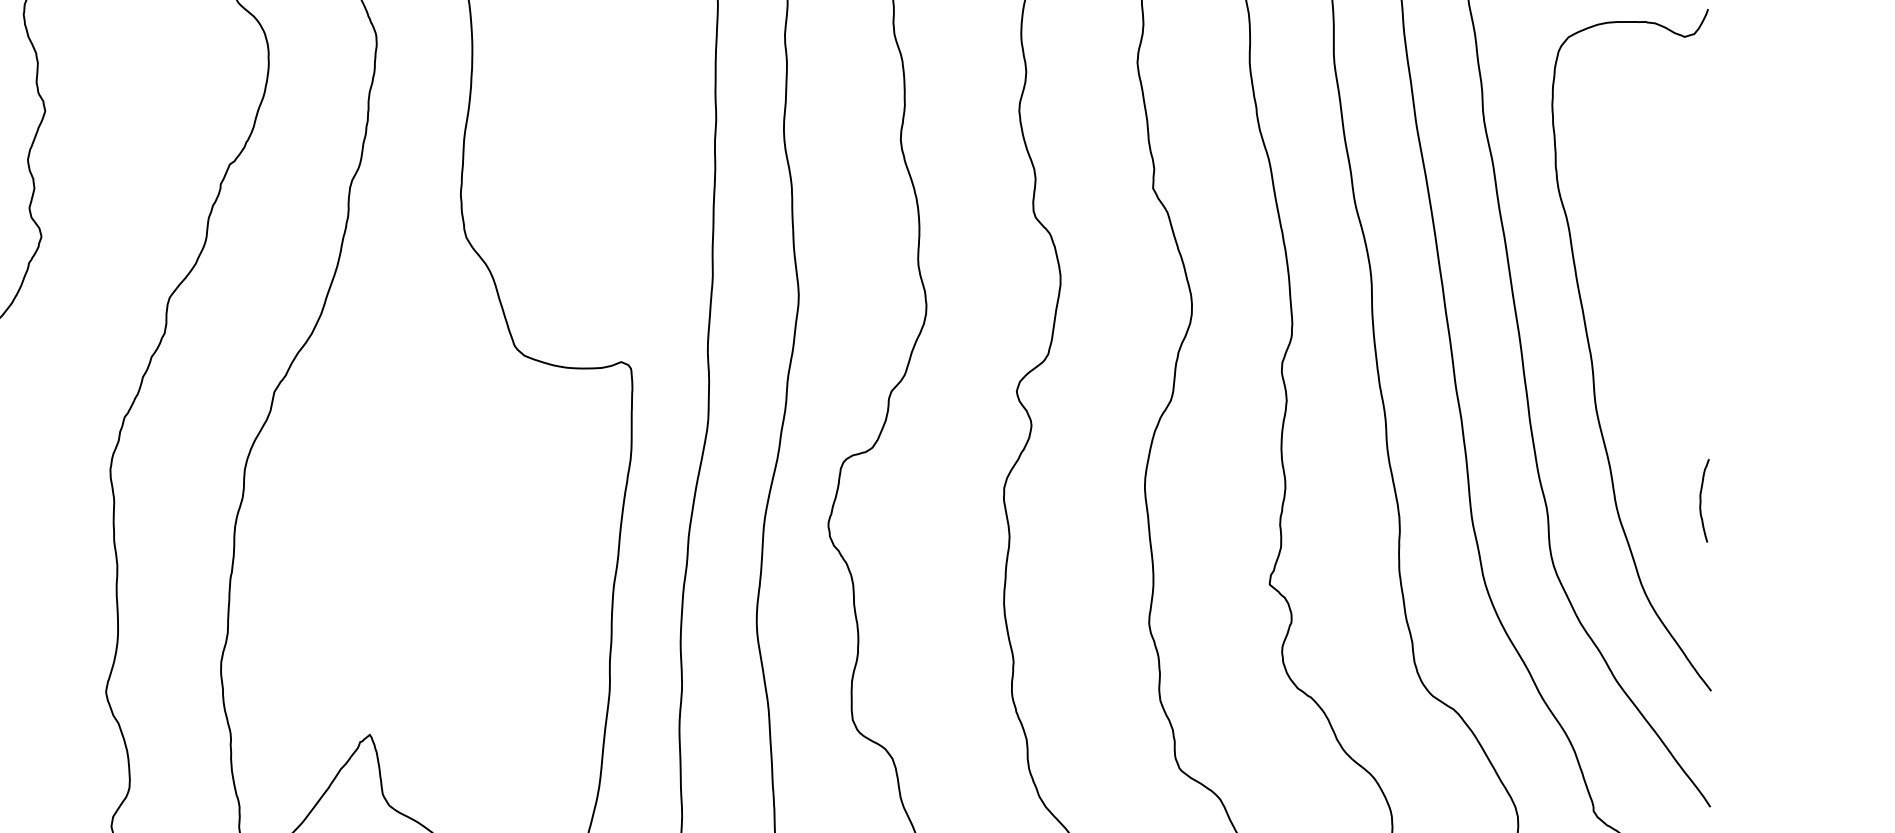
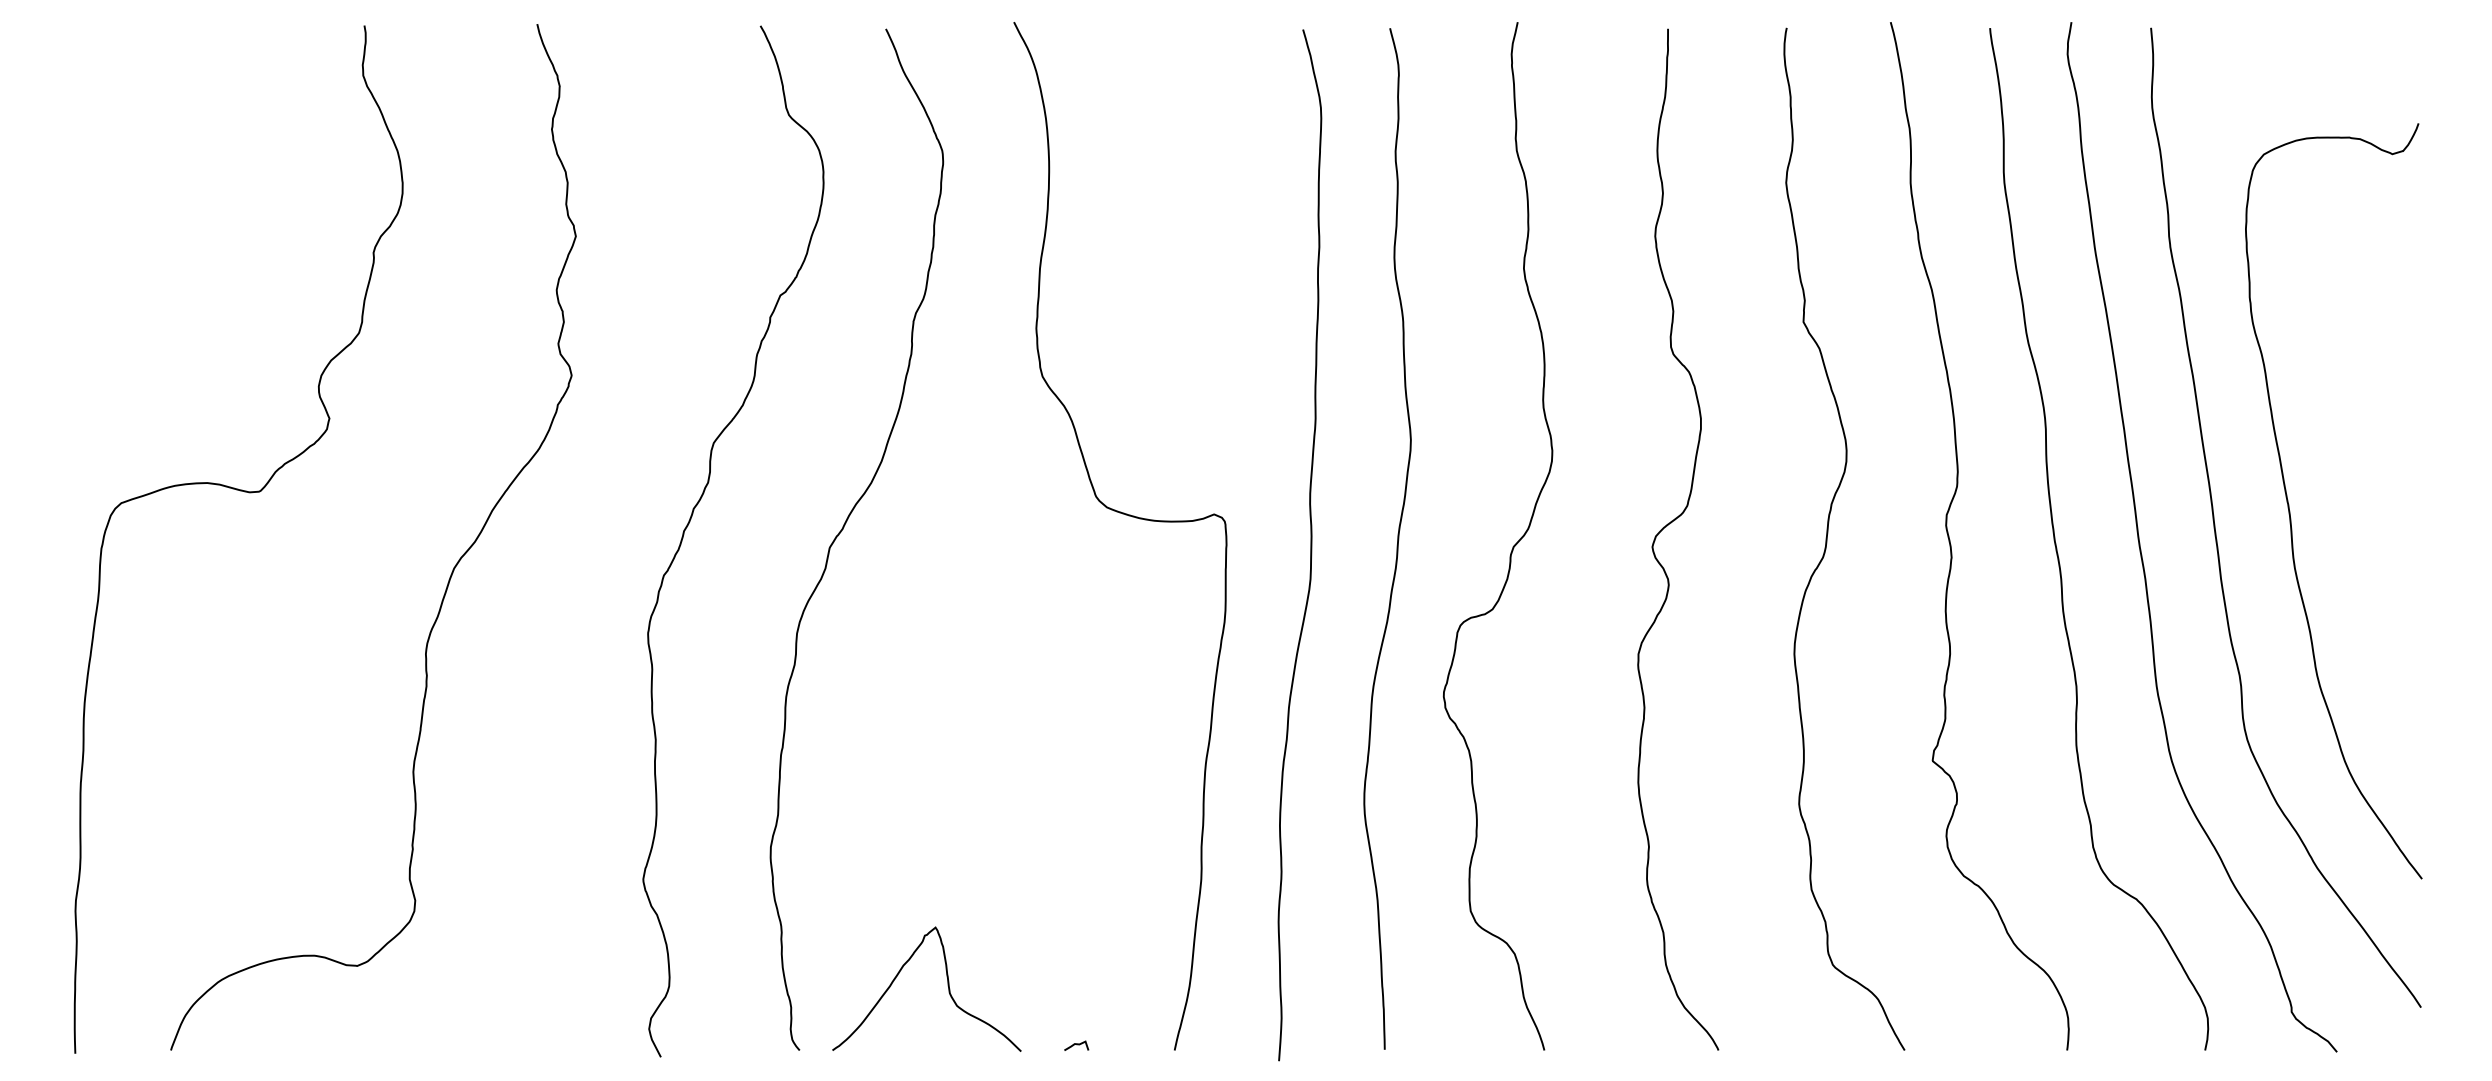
curve: (1701, 501) -> (2411, 668), removed

